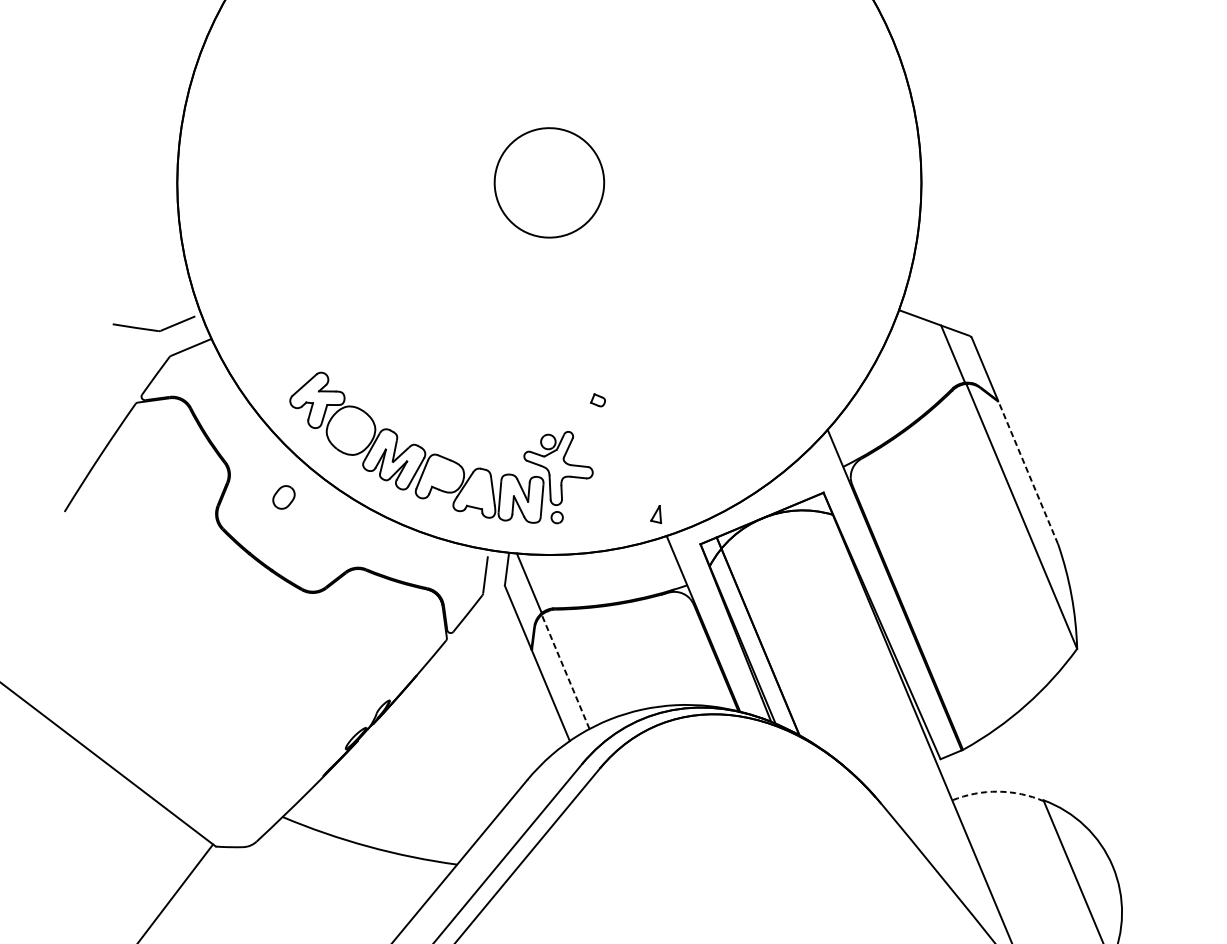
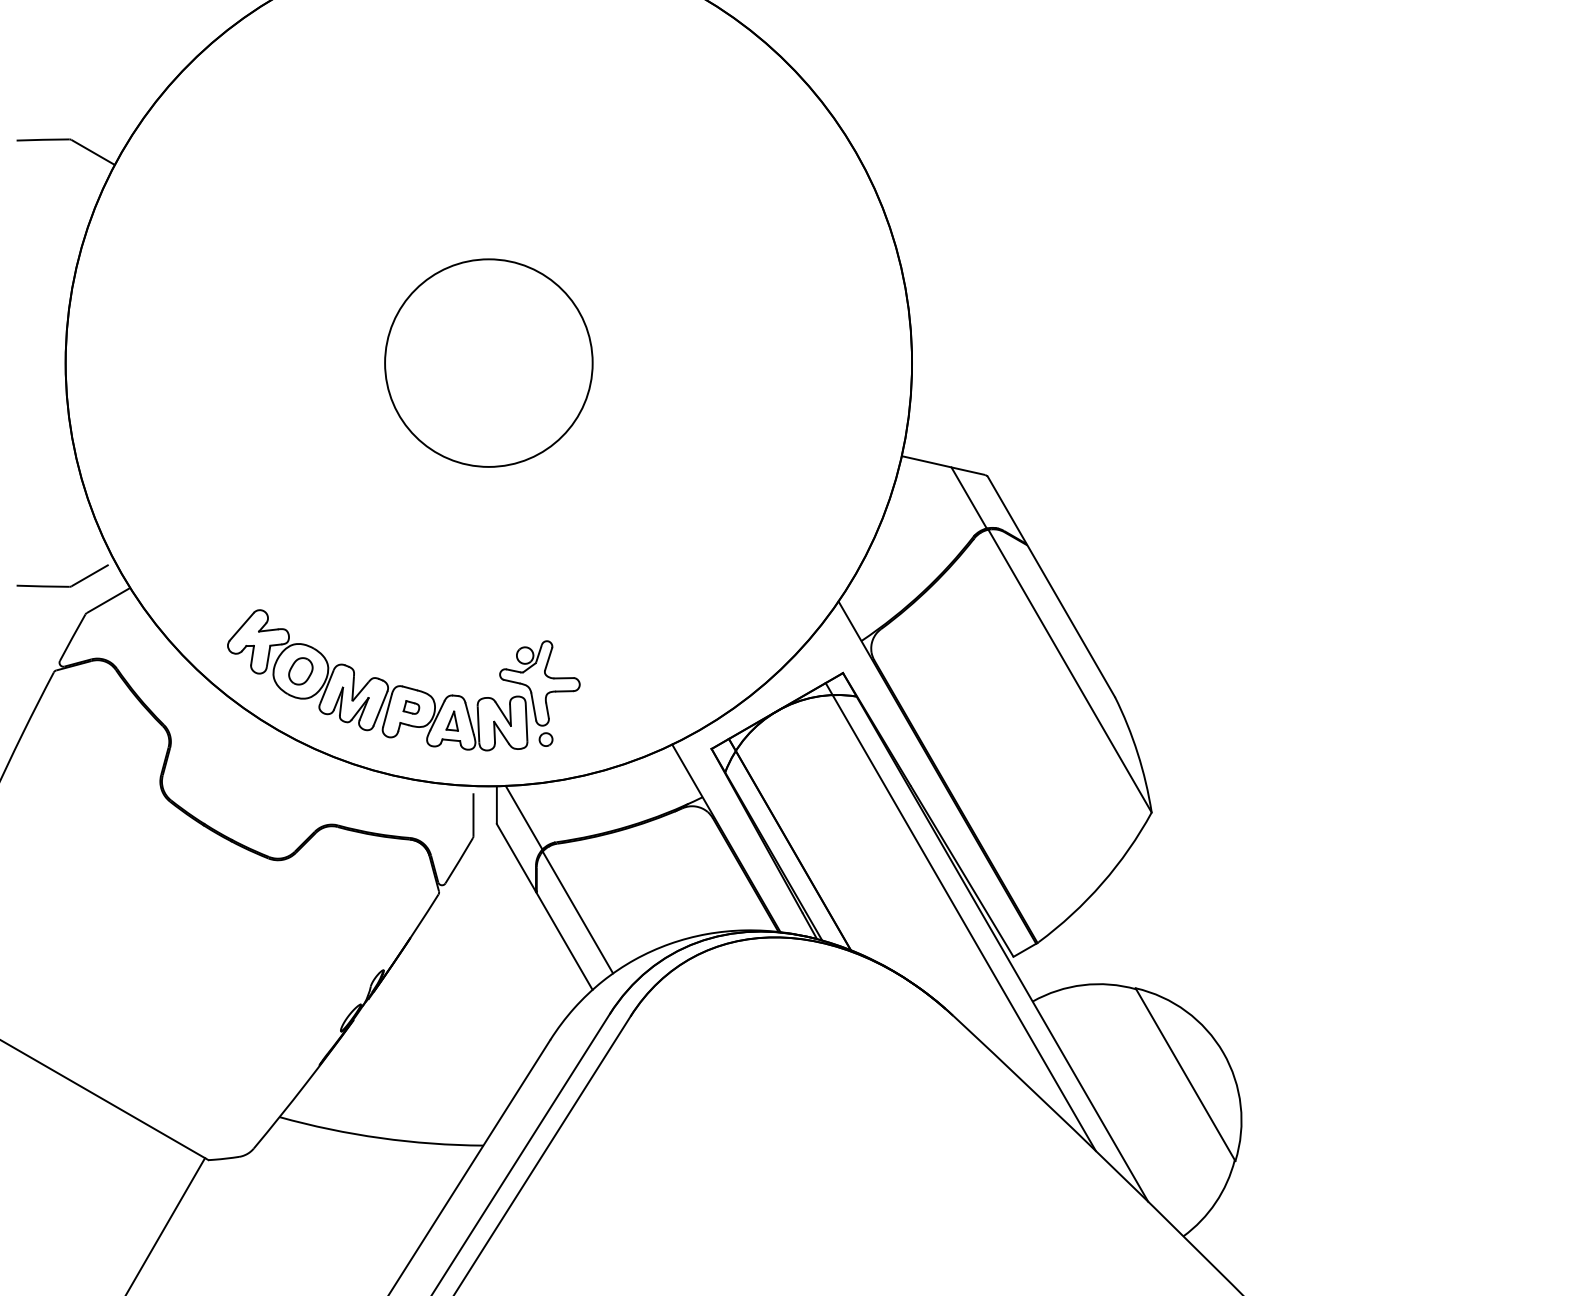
circle: (549, 182) -> (488, 362), size x1.67
part: (598, 400) -> (411, 707), moved
line: (1027, 472) -> (1070, 620), dashed -> solid
part: (283, 497) -> (300, 671), moved
part: (656, 513) -> (451, 720), moved
line: (565, 671) -> (577, 912), dashed -> solid
line: (898, 718) -> (960, 916), added
arc: (998, 792) -> (1083, 985), dashed -> solid

